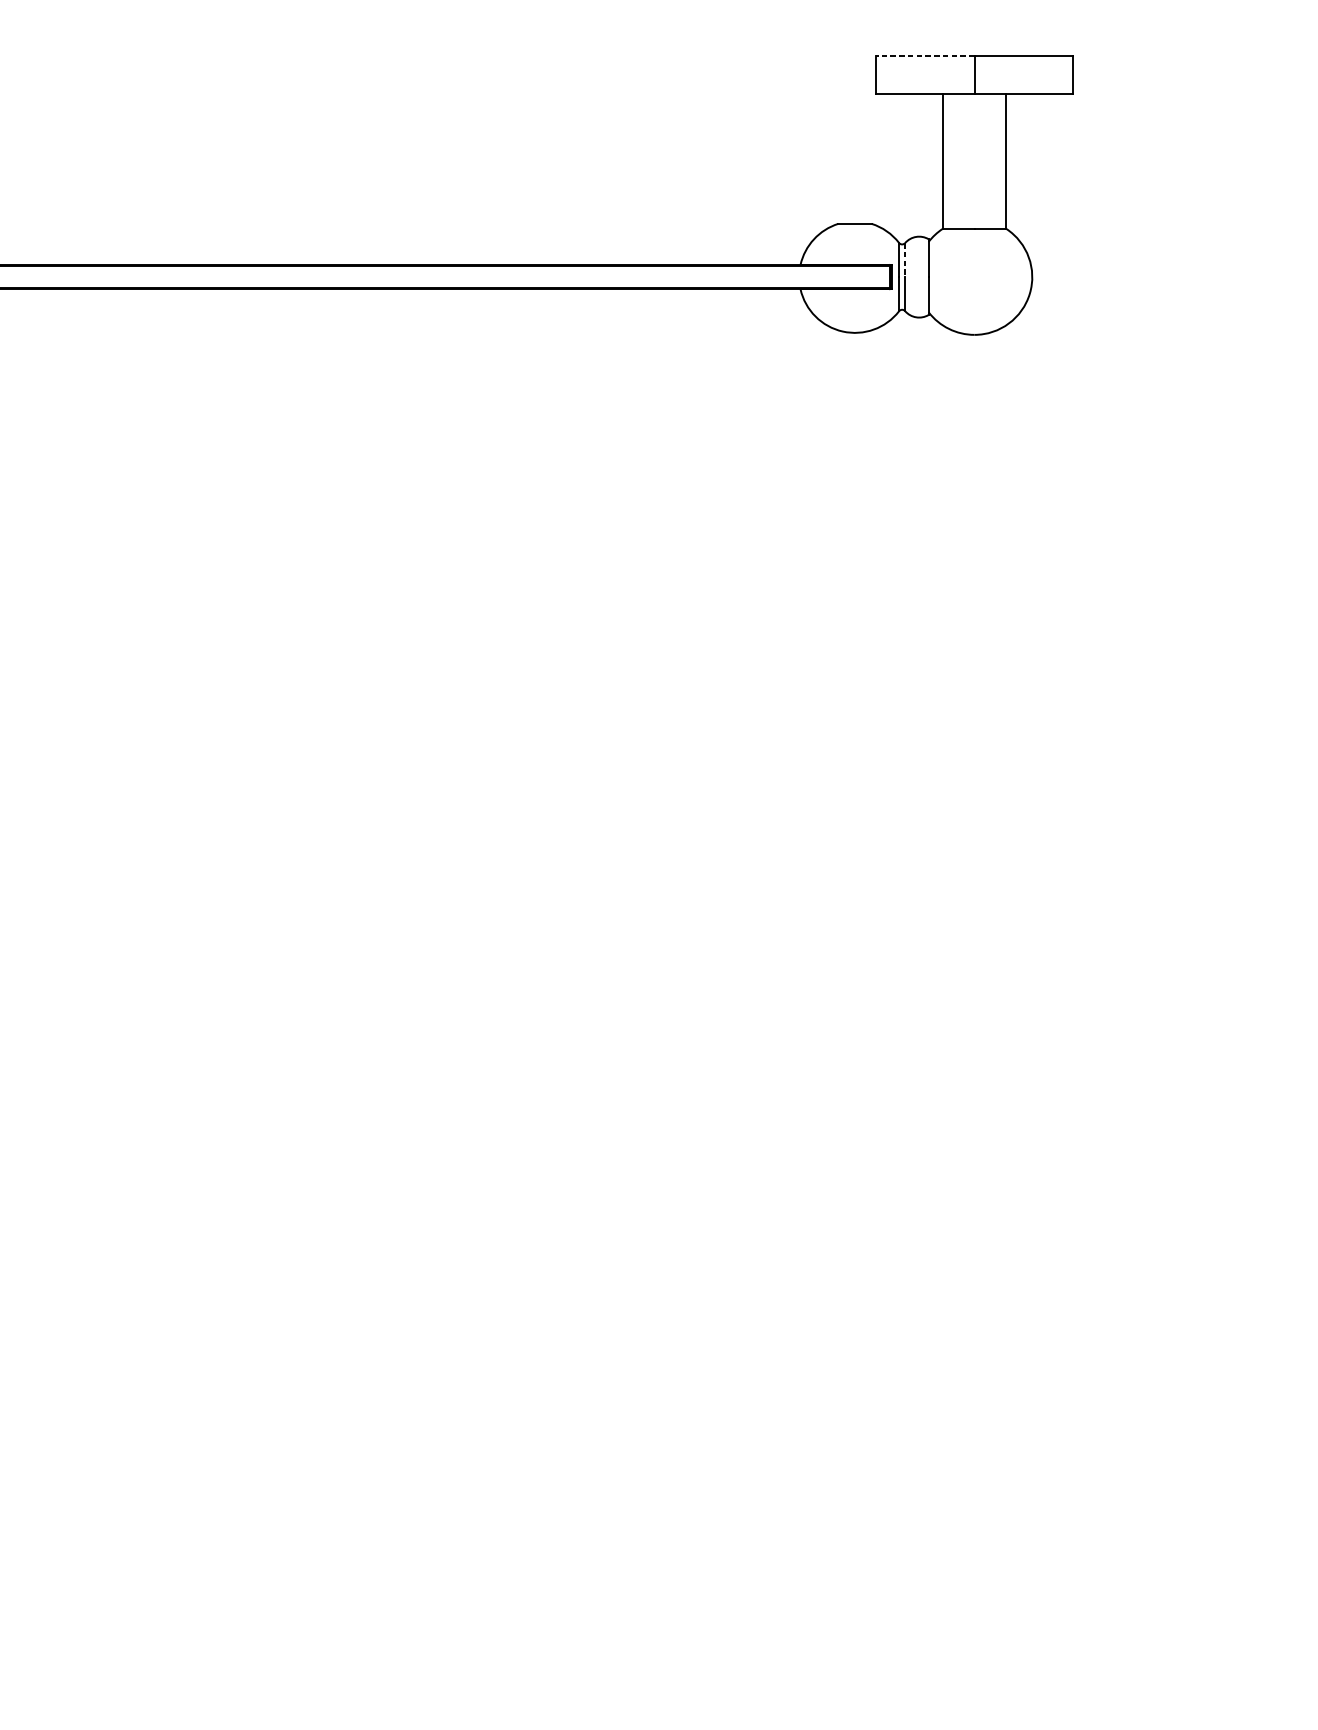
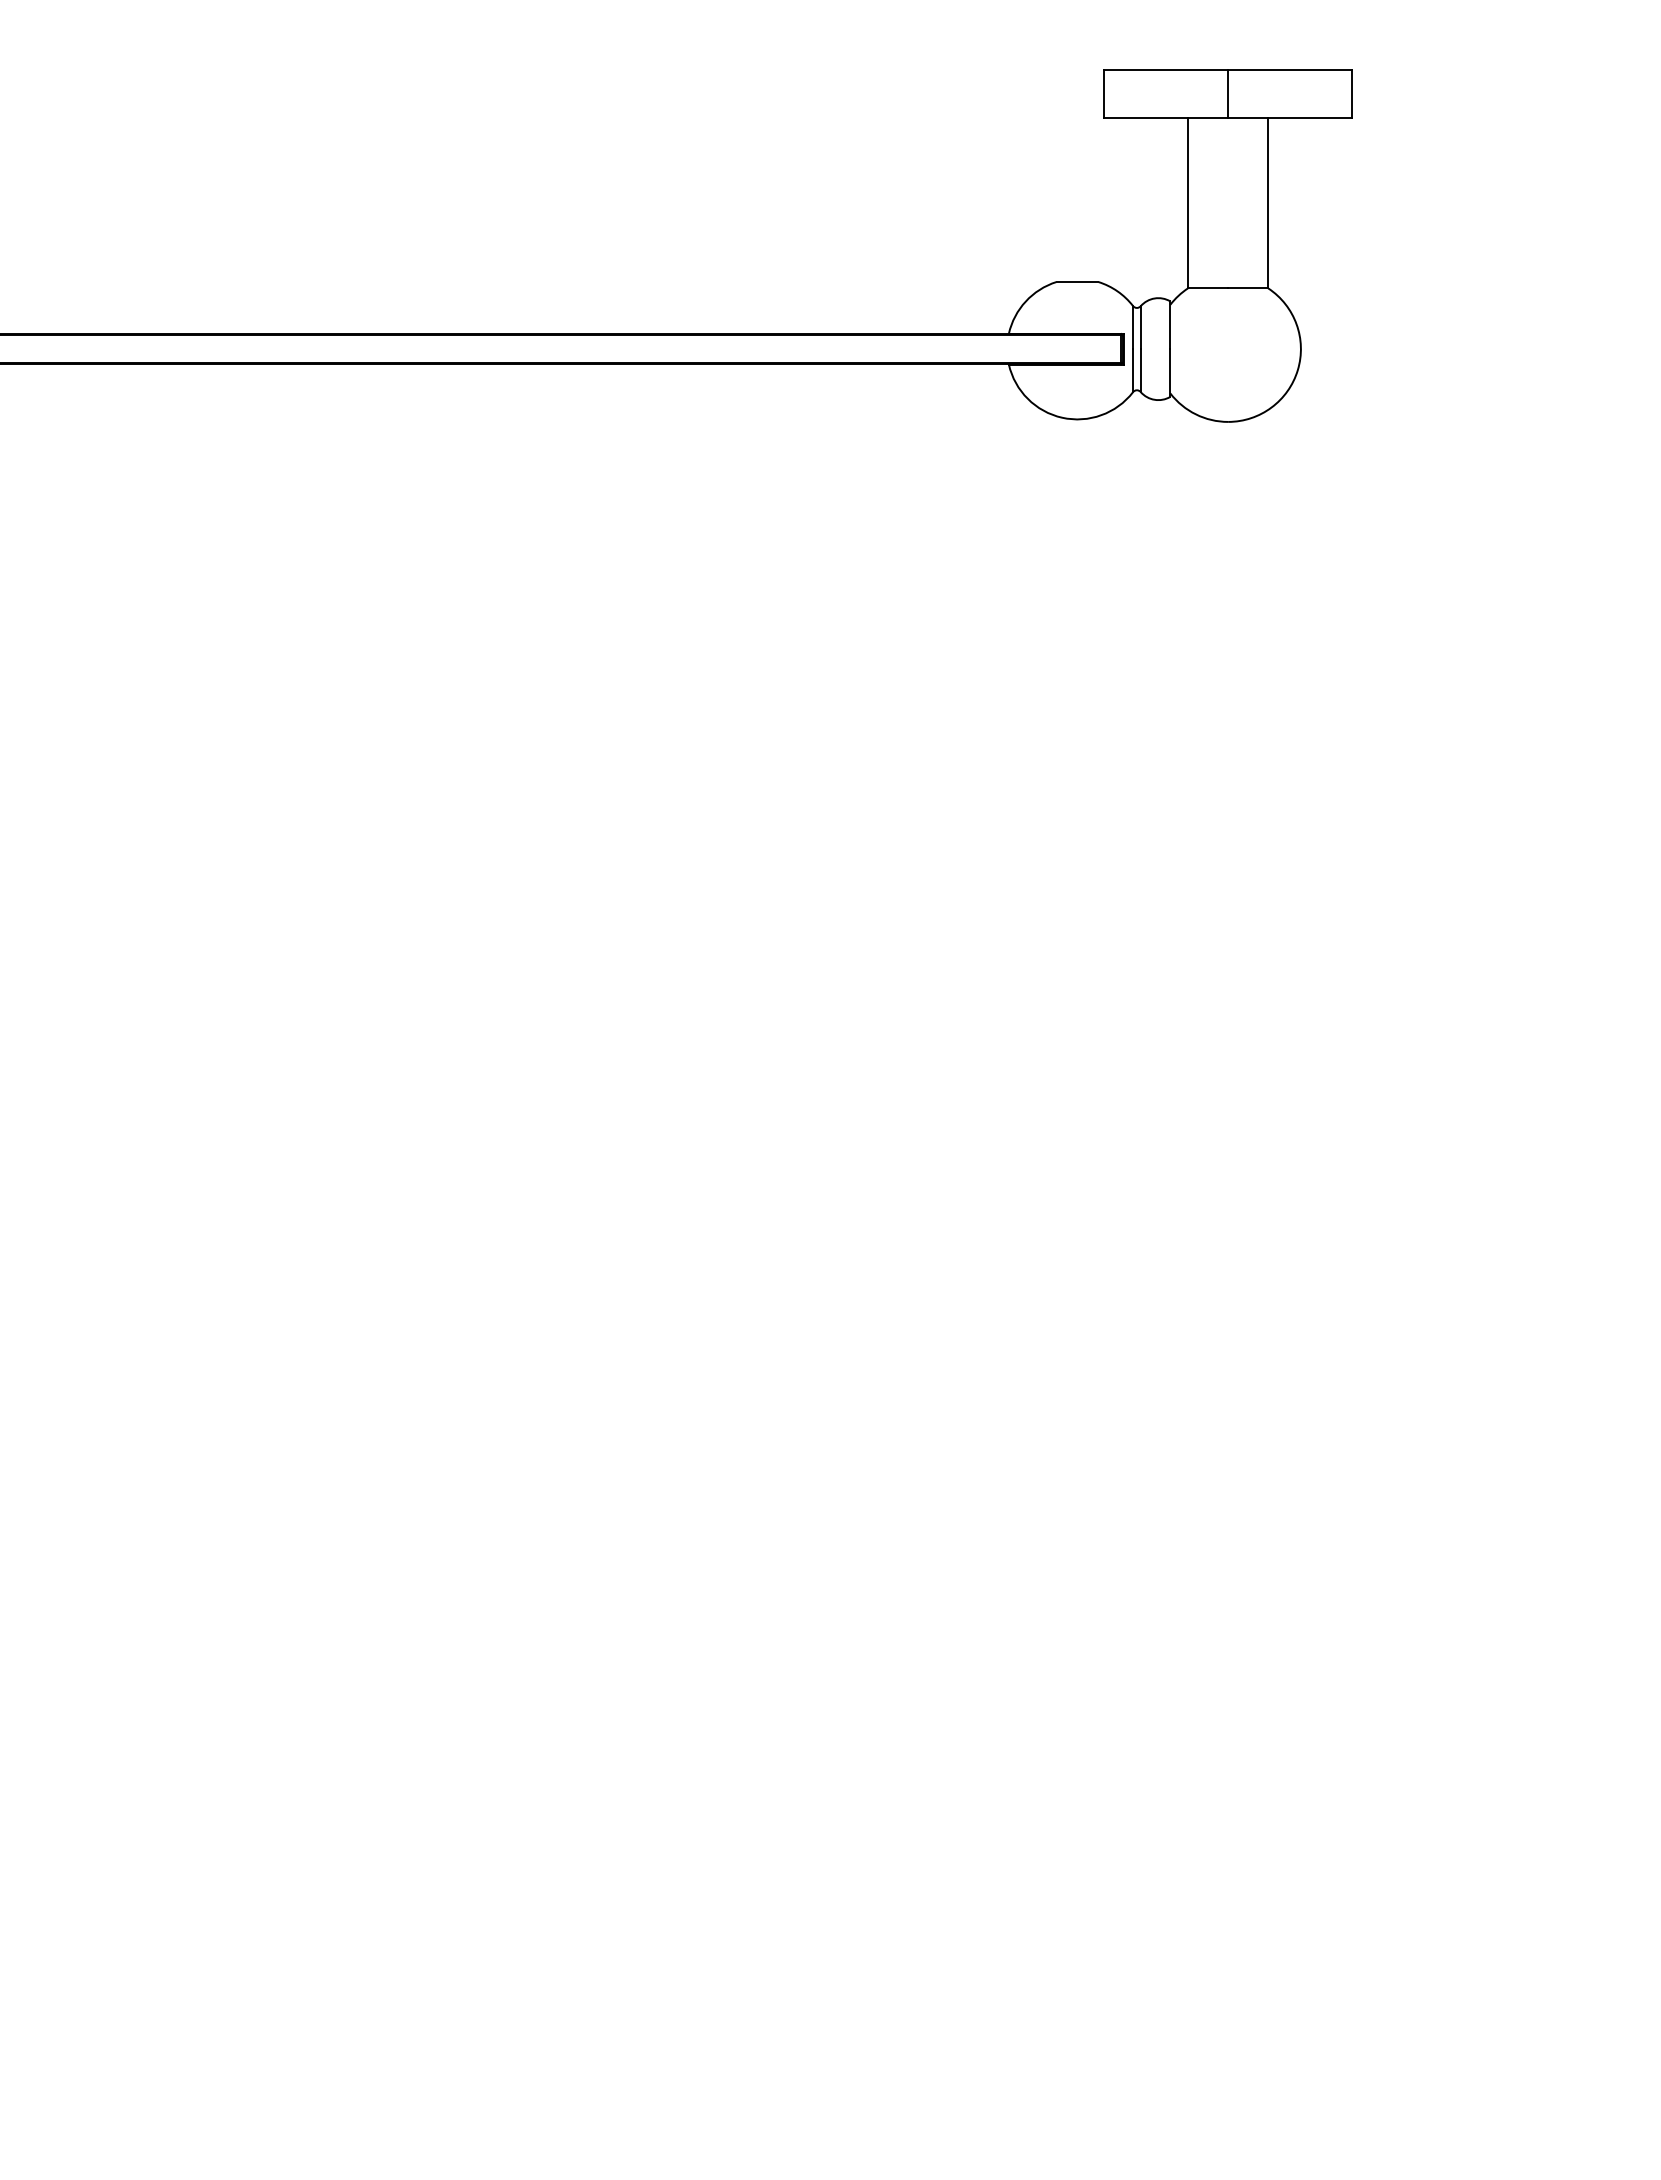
line: (924, 55) -> (1165, 69), dashed -> solid
line: (904, 260) -> (1140, 328), dashed -> solid

